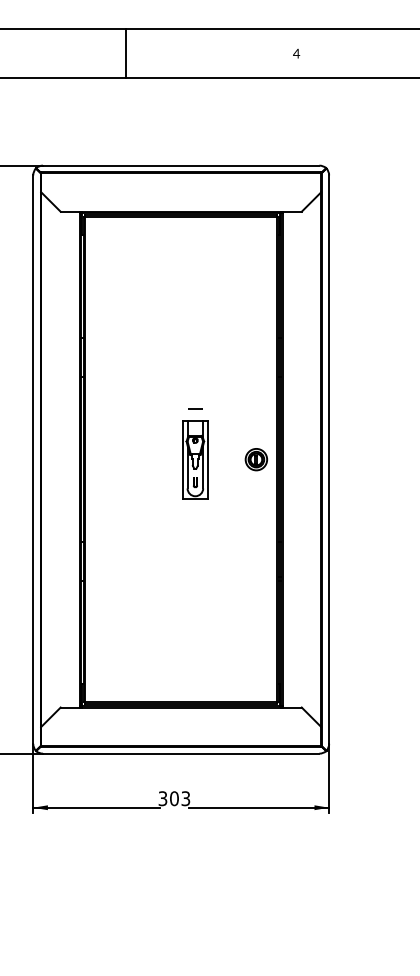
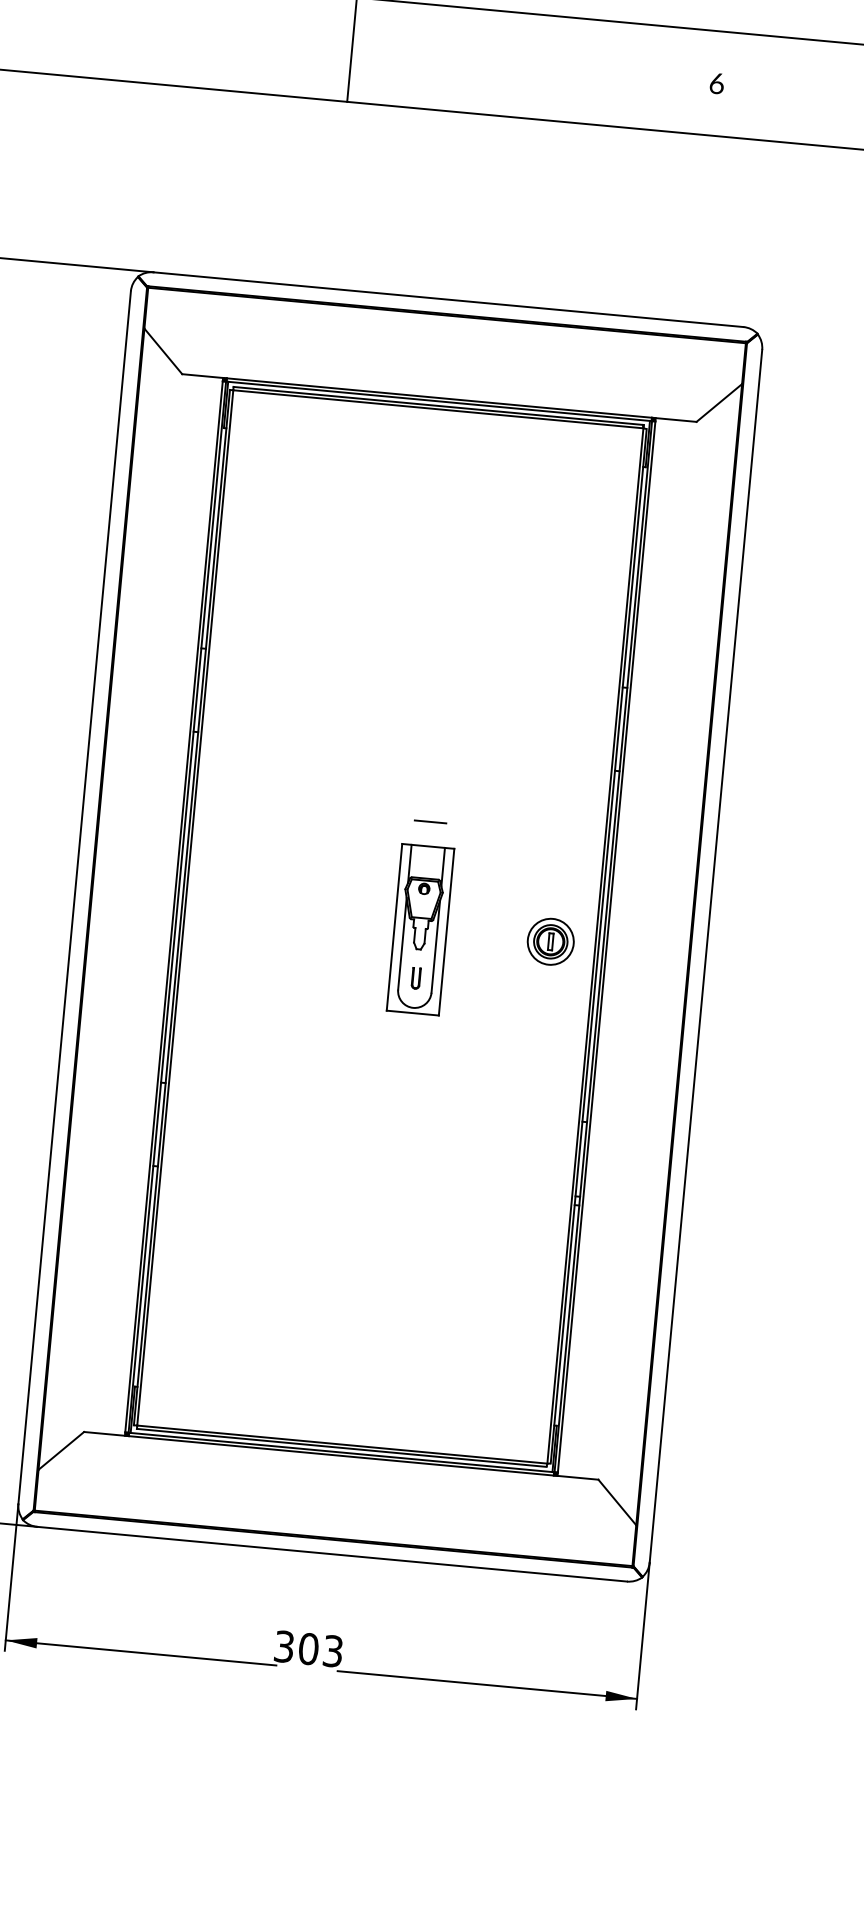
text: (296, 53) -> (716, 83), 4 -> 6

